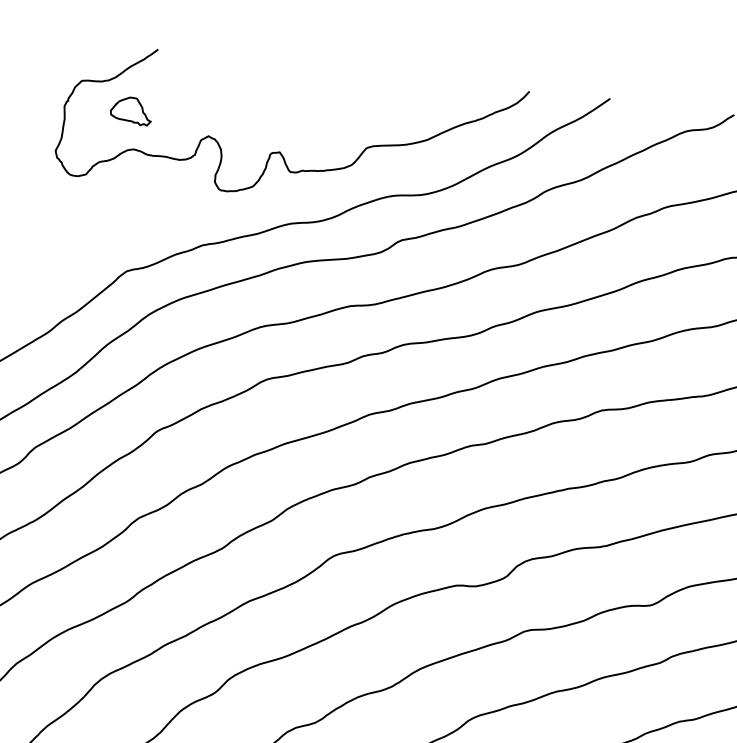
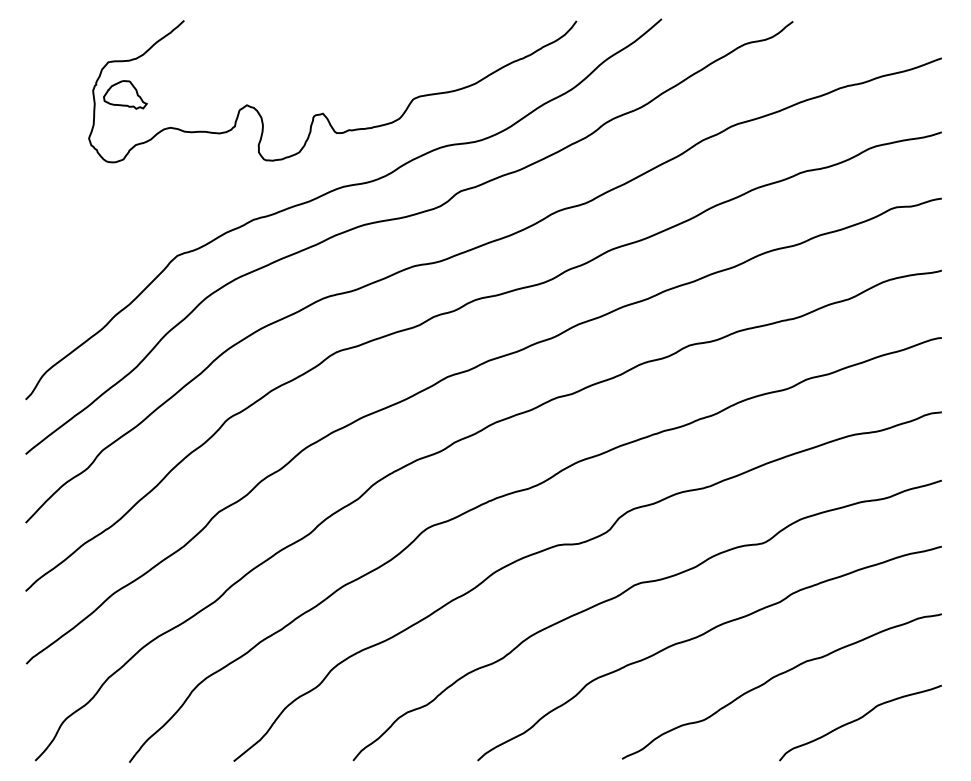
part: (131, 110) -> (125, 94), moved

